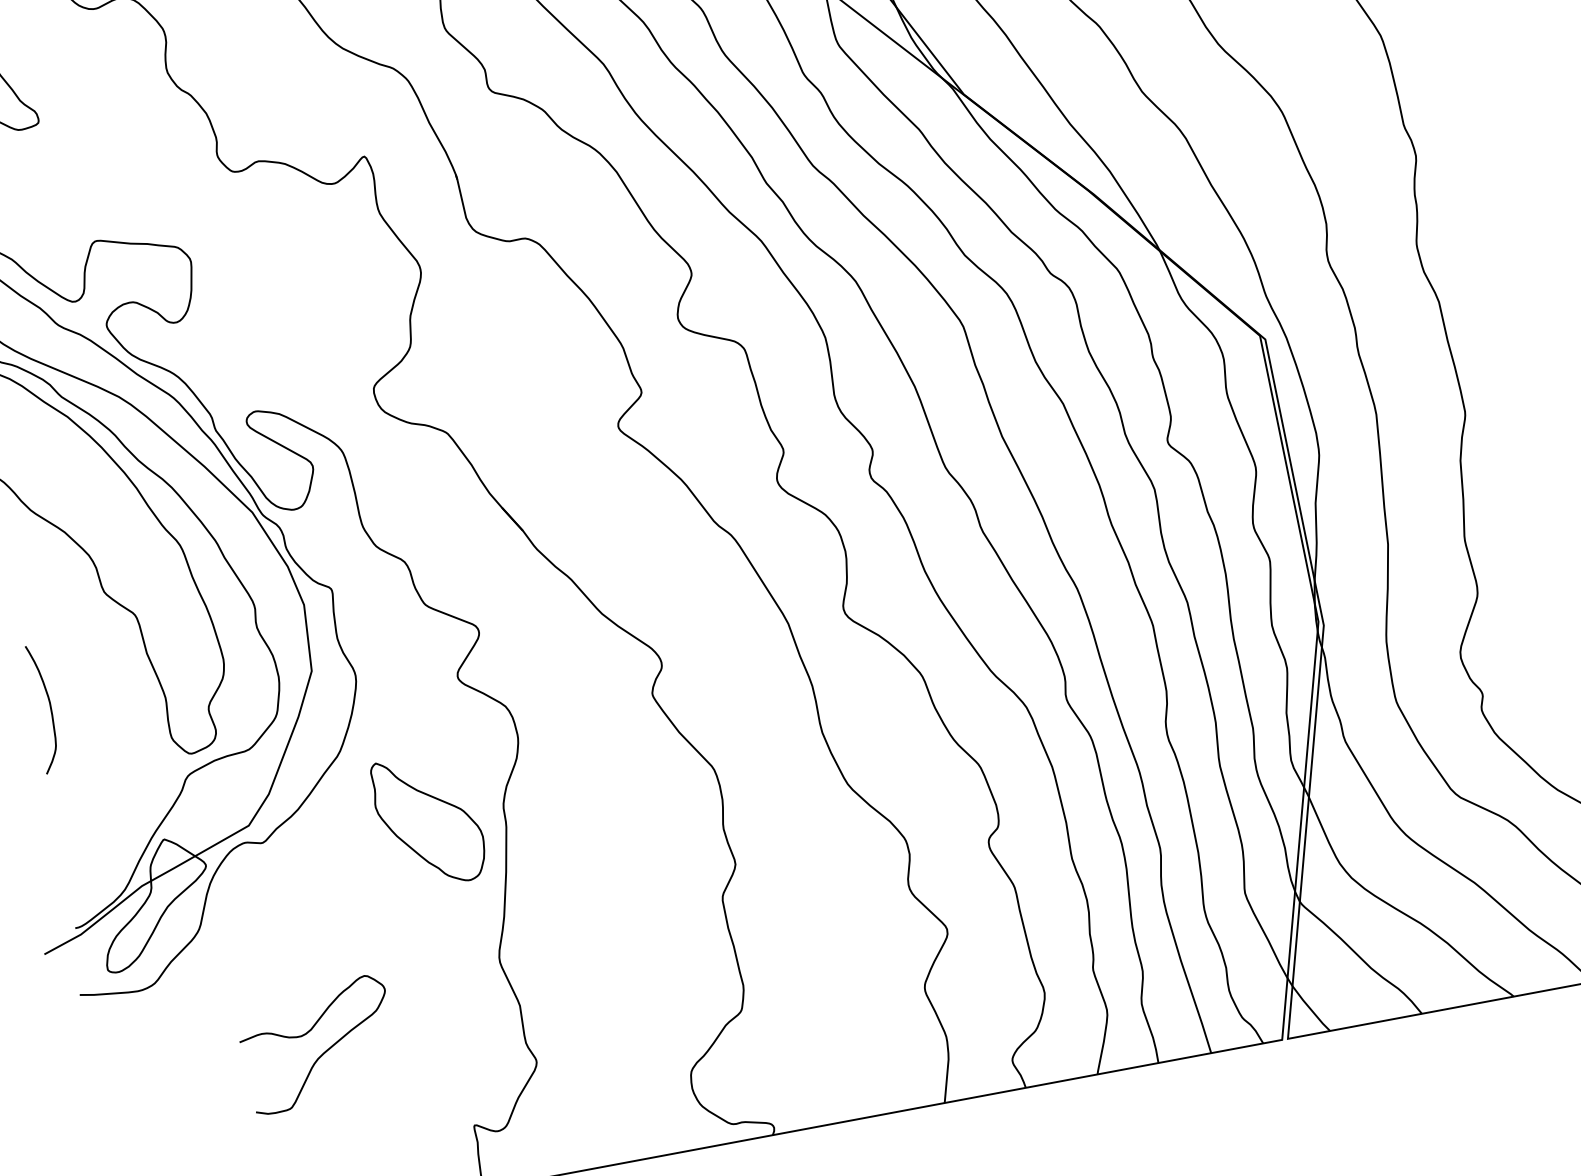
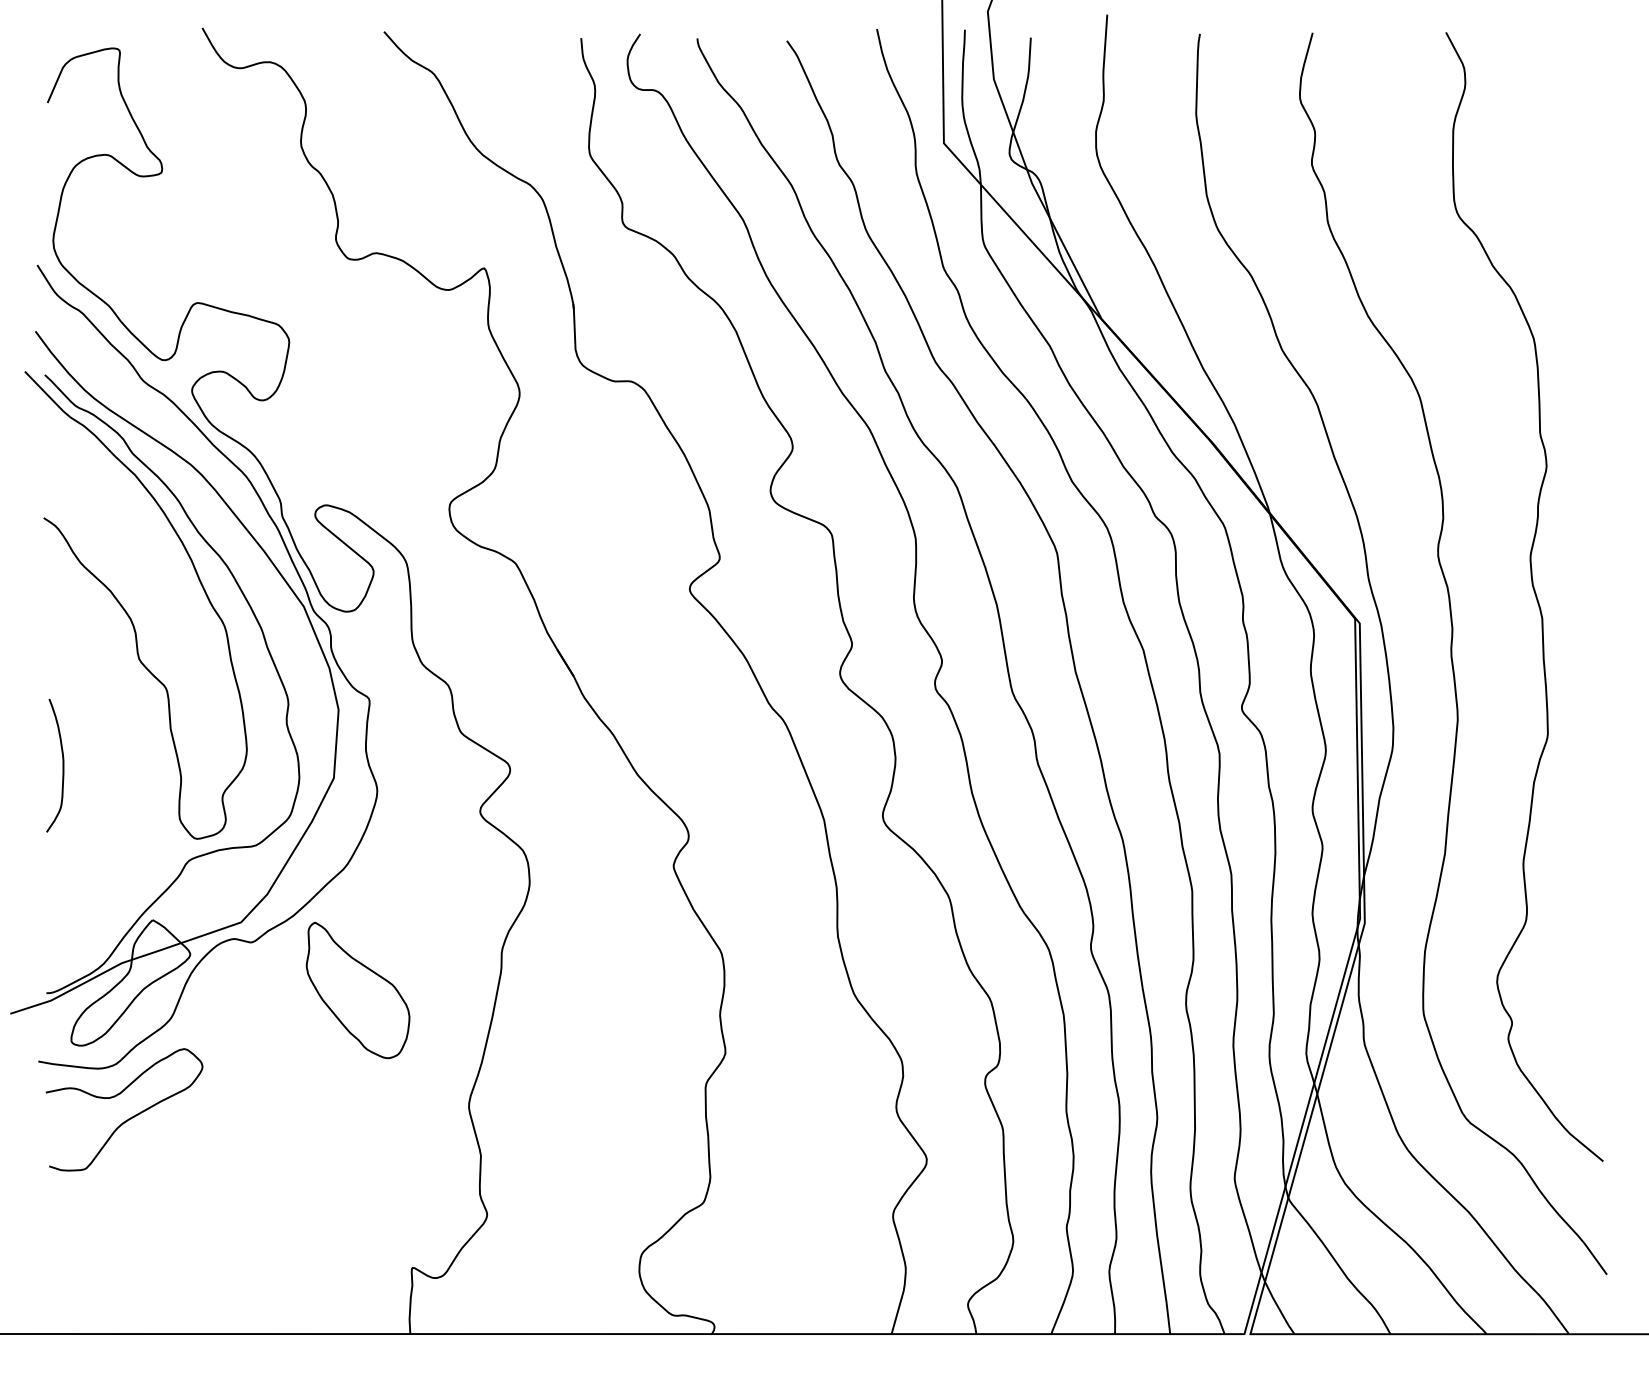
part: (428, 820) -> (357, 990), moved
curve: (323, 1052) -> (128, 1118), moved

